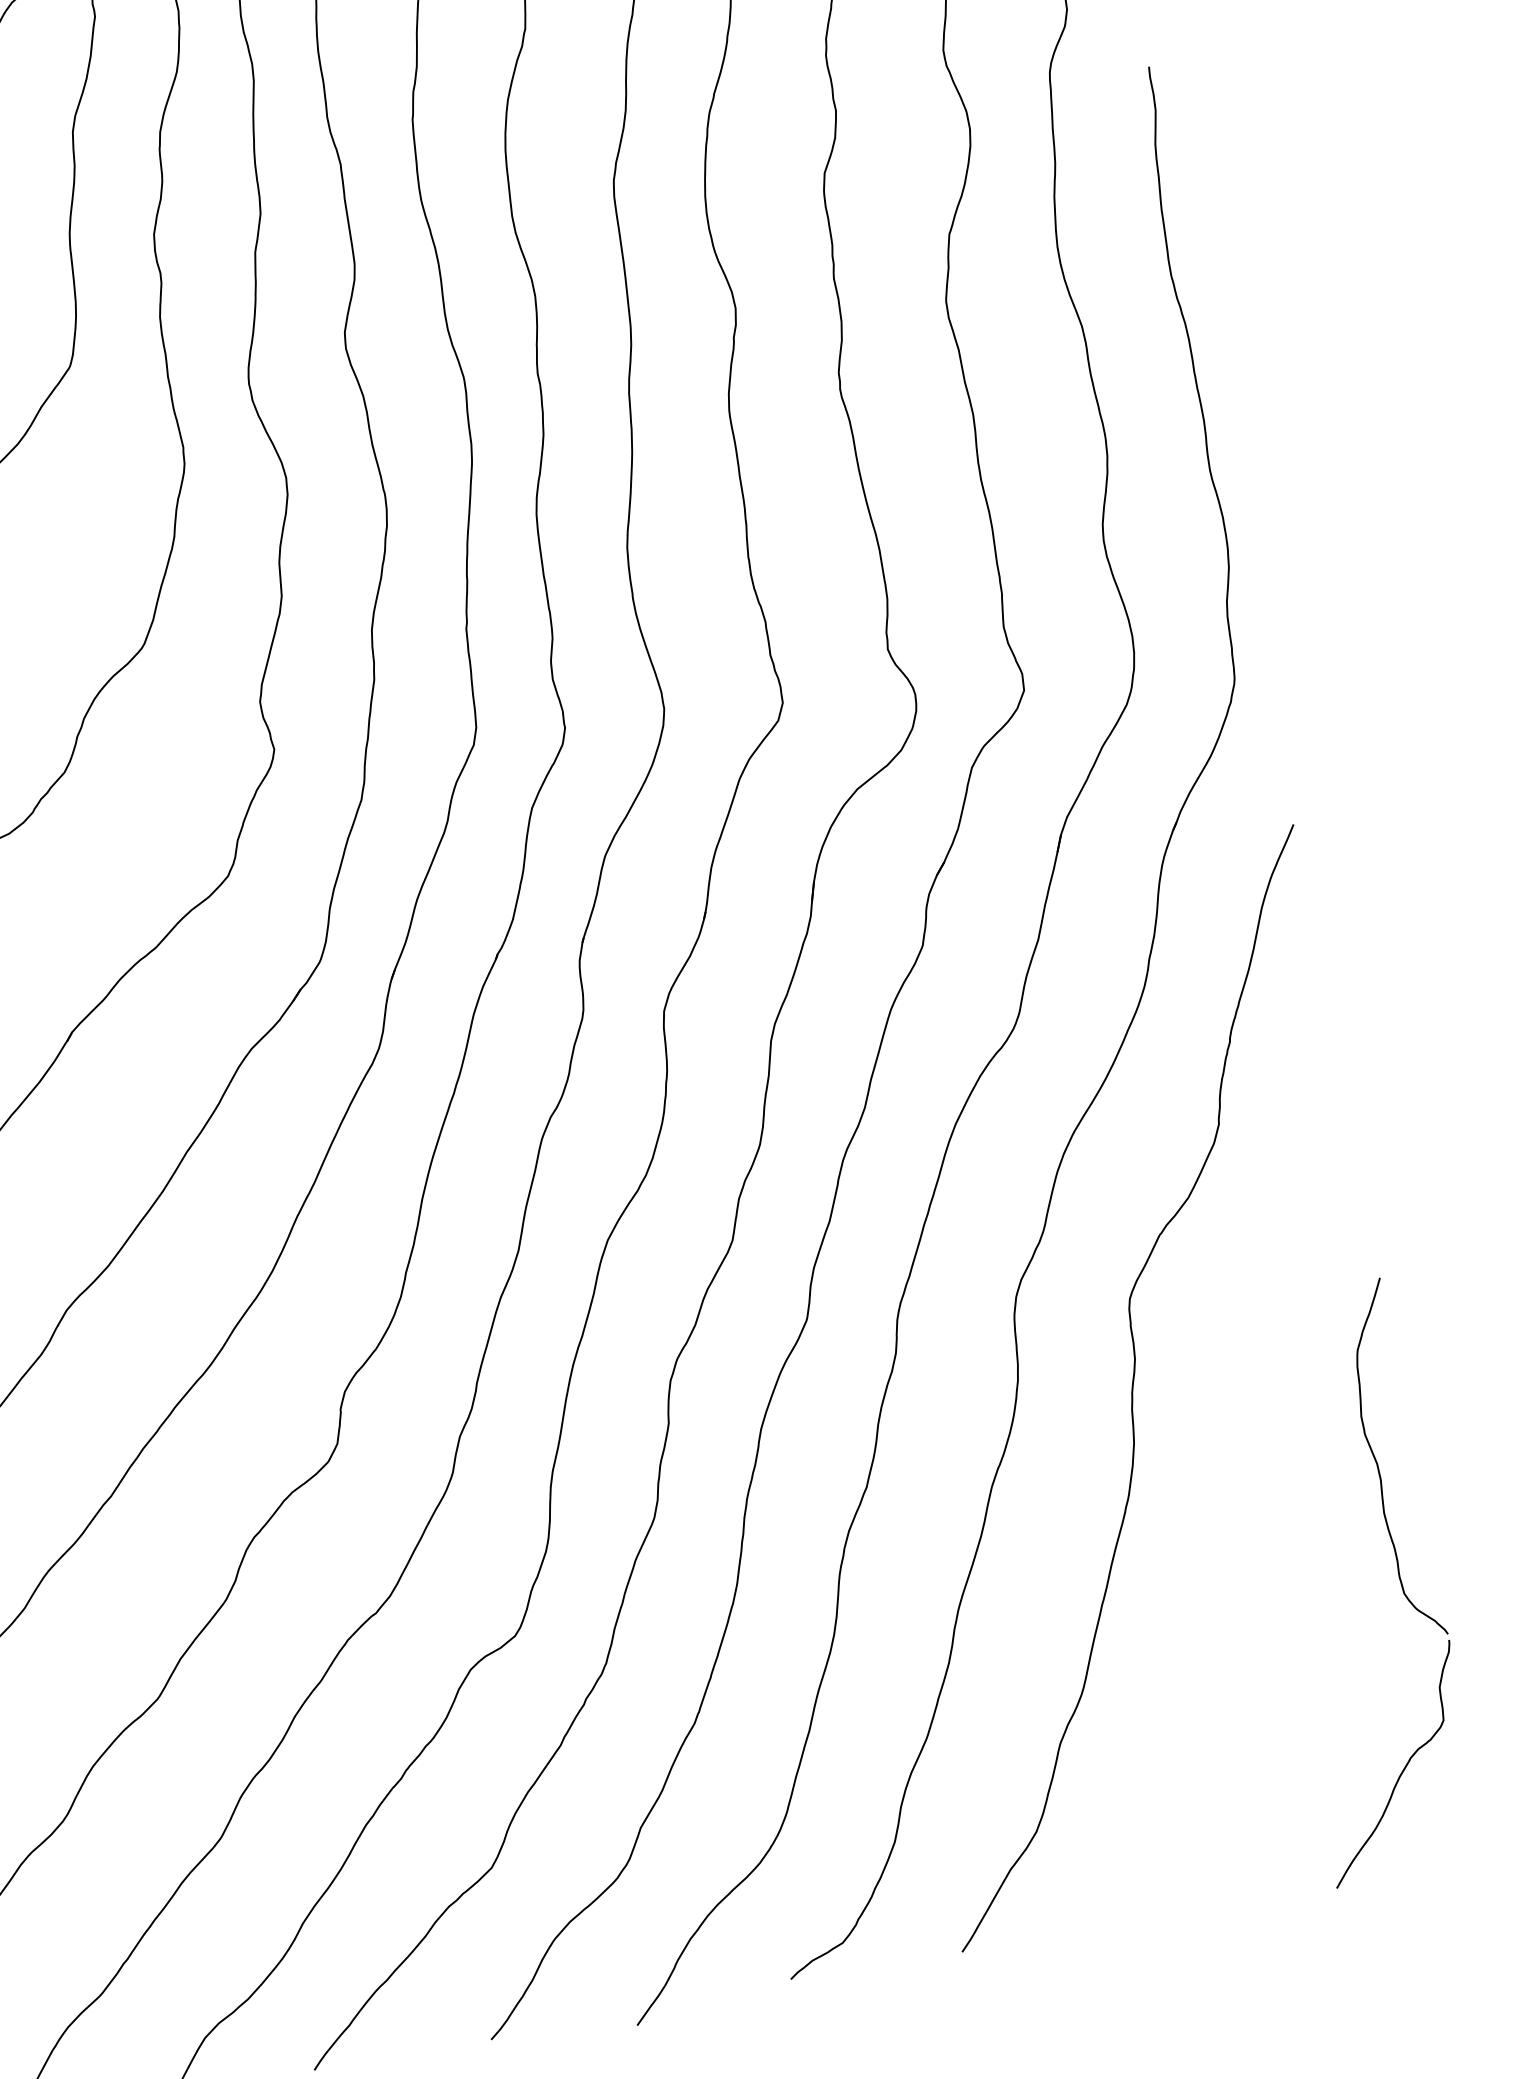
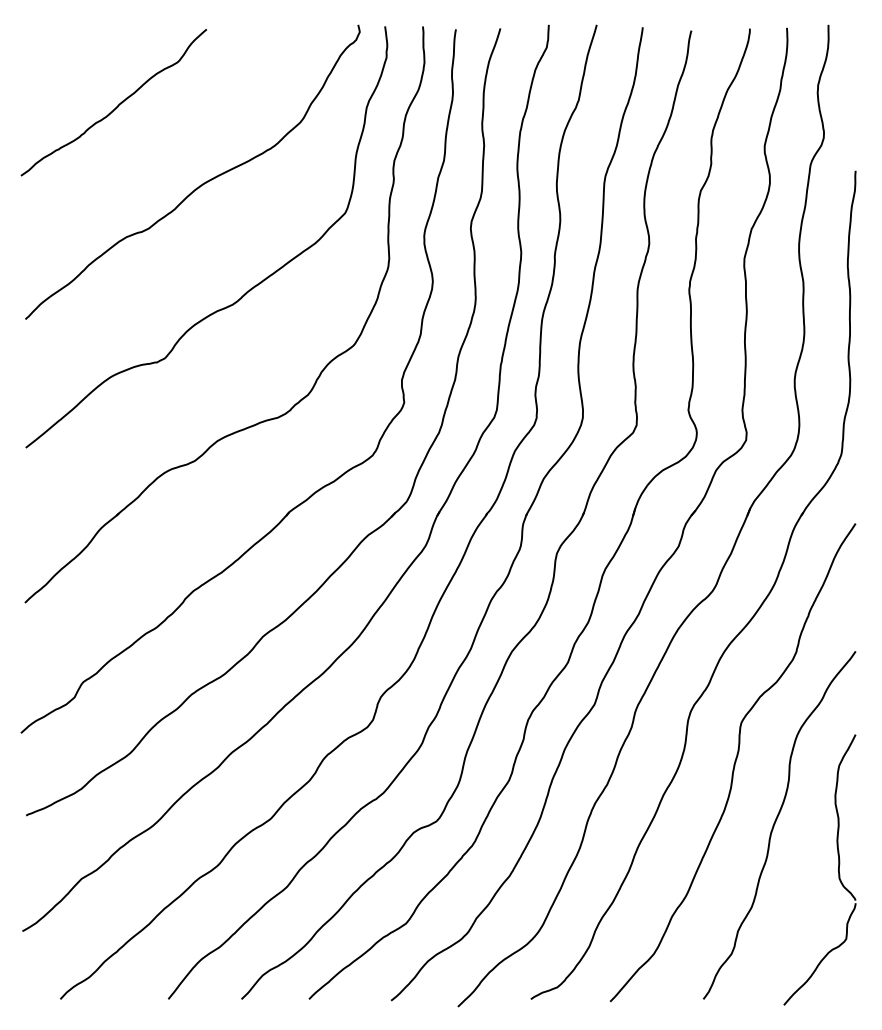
curve: (1244, 1503) -> (775, 824), added

